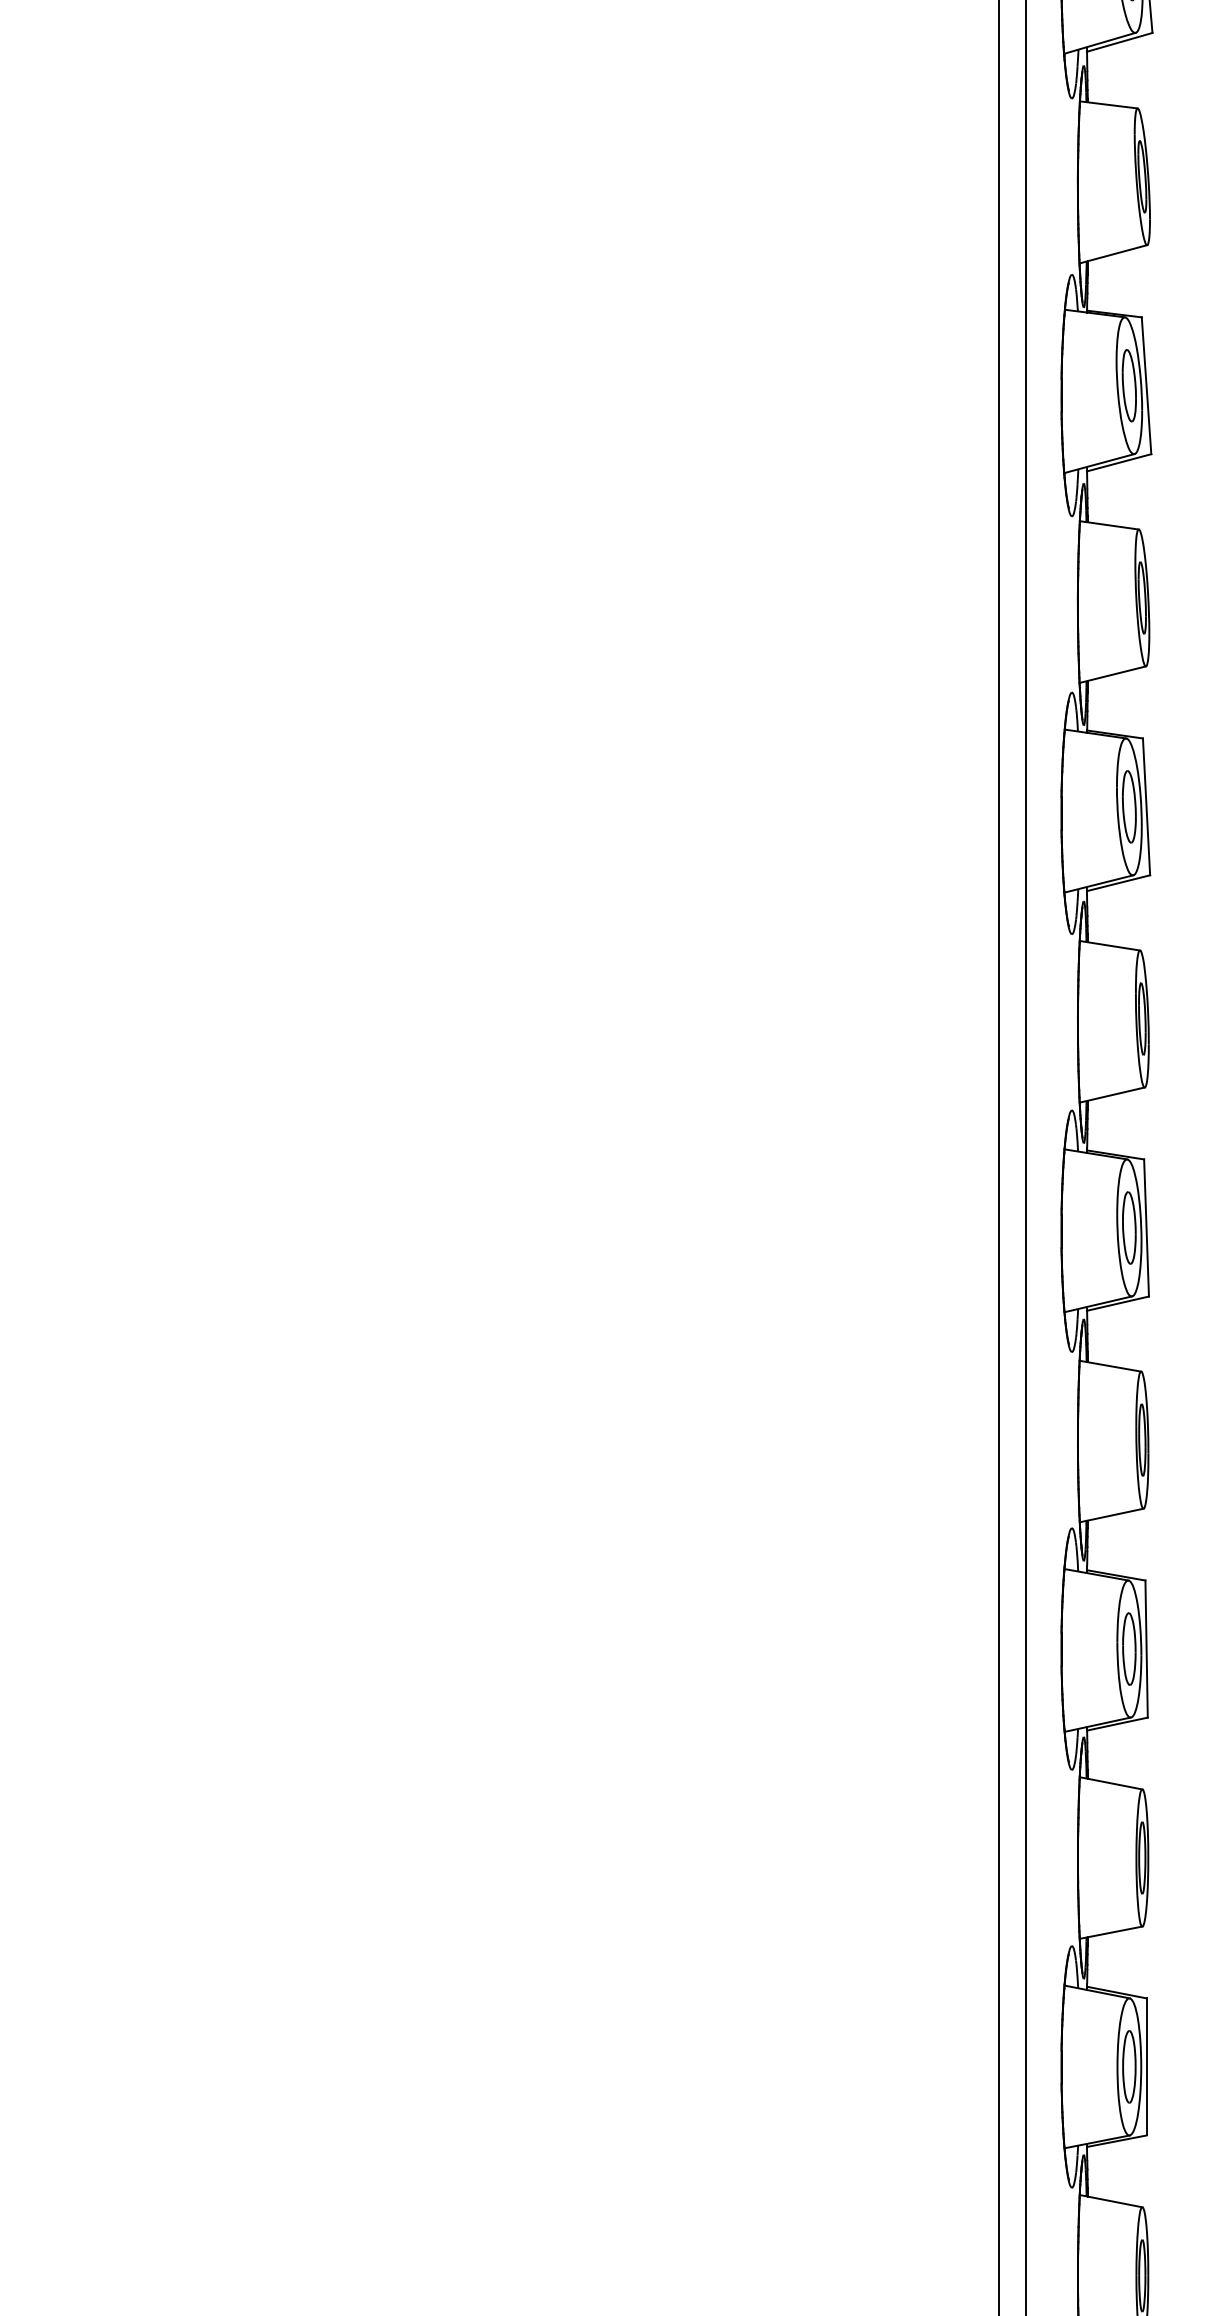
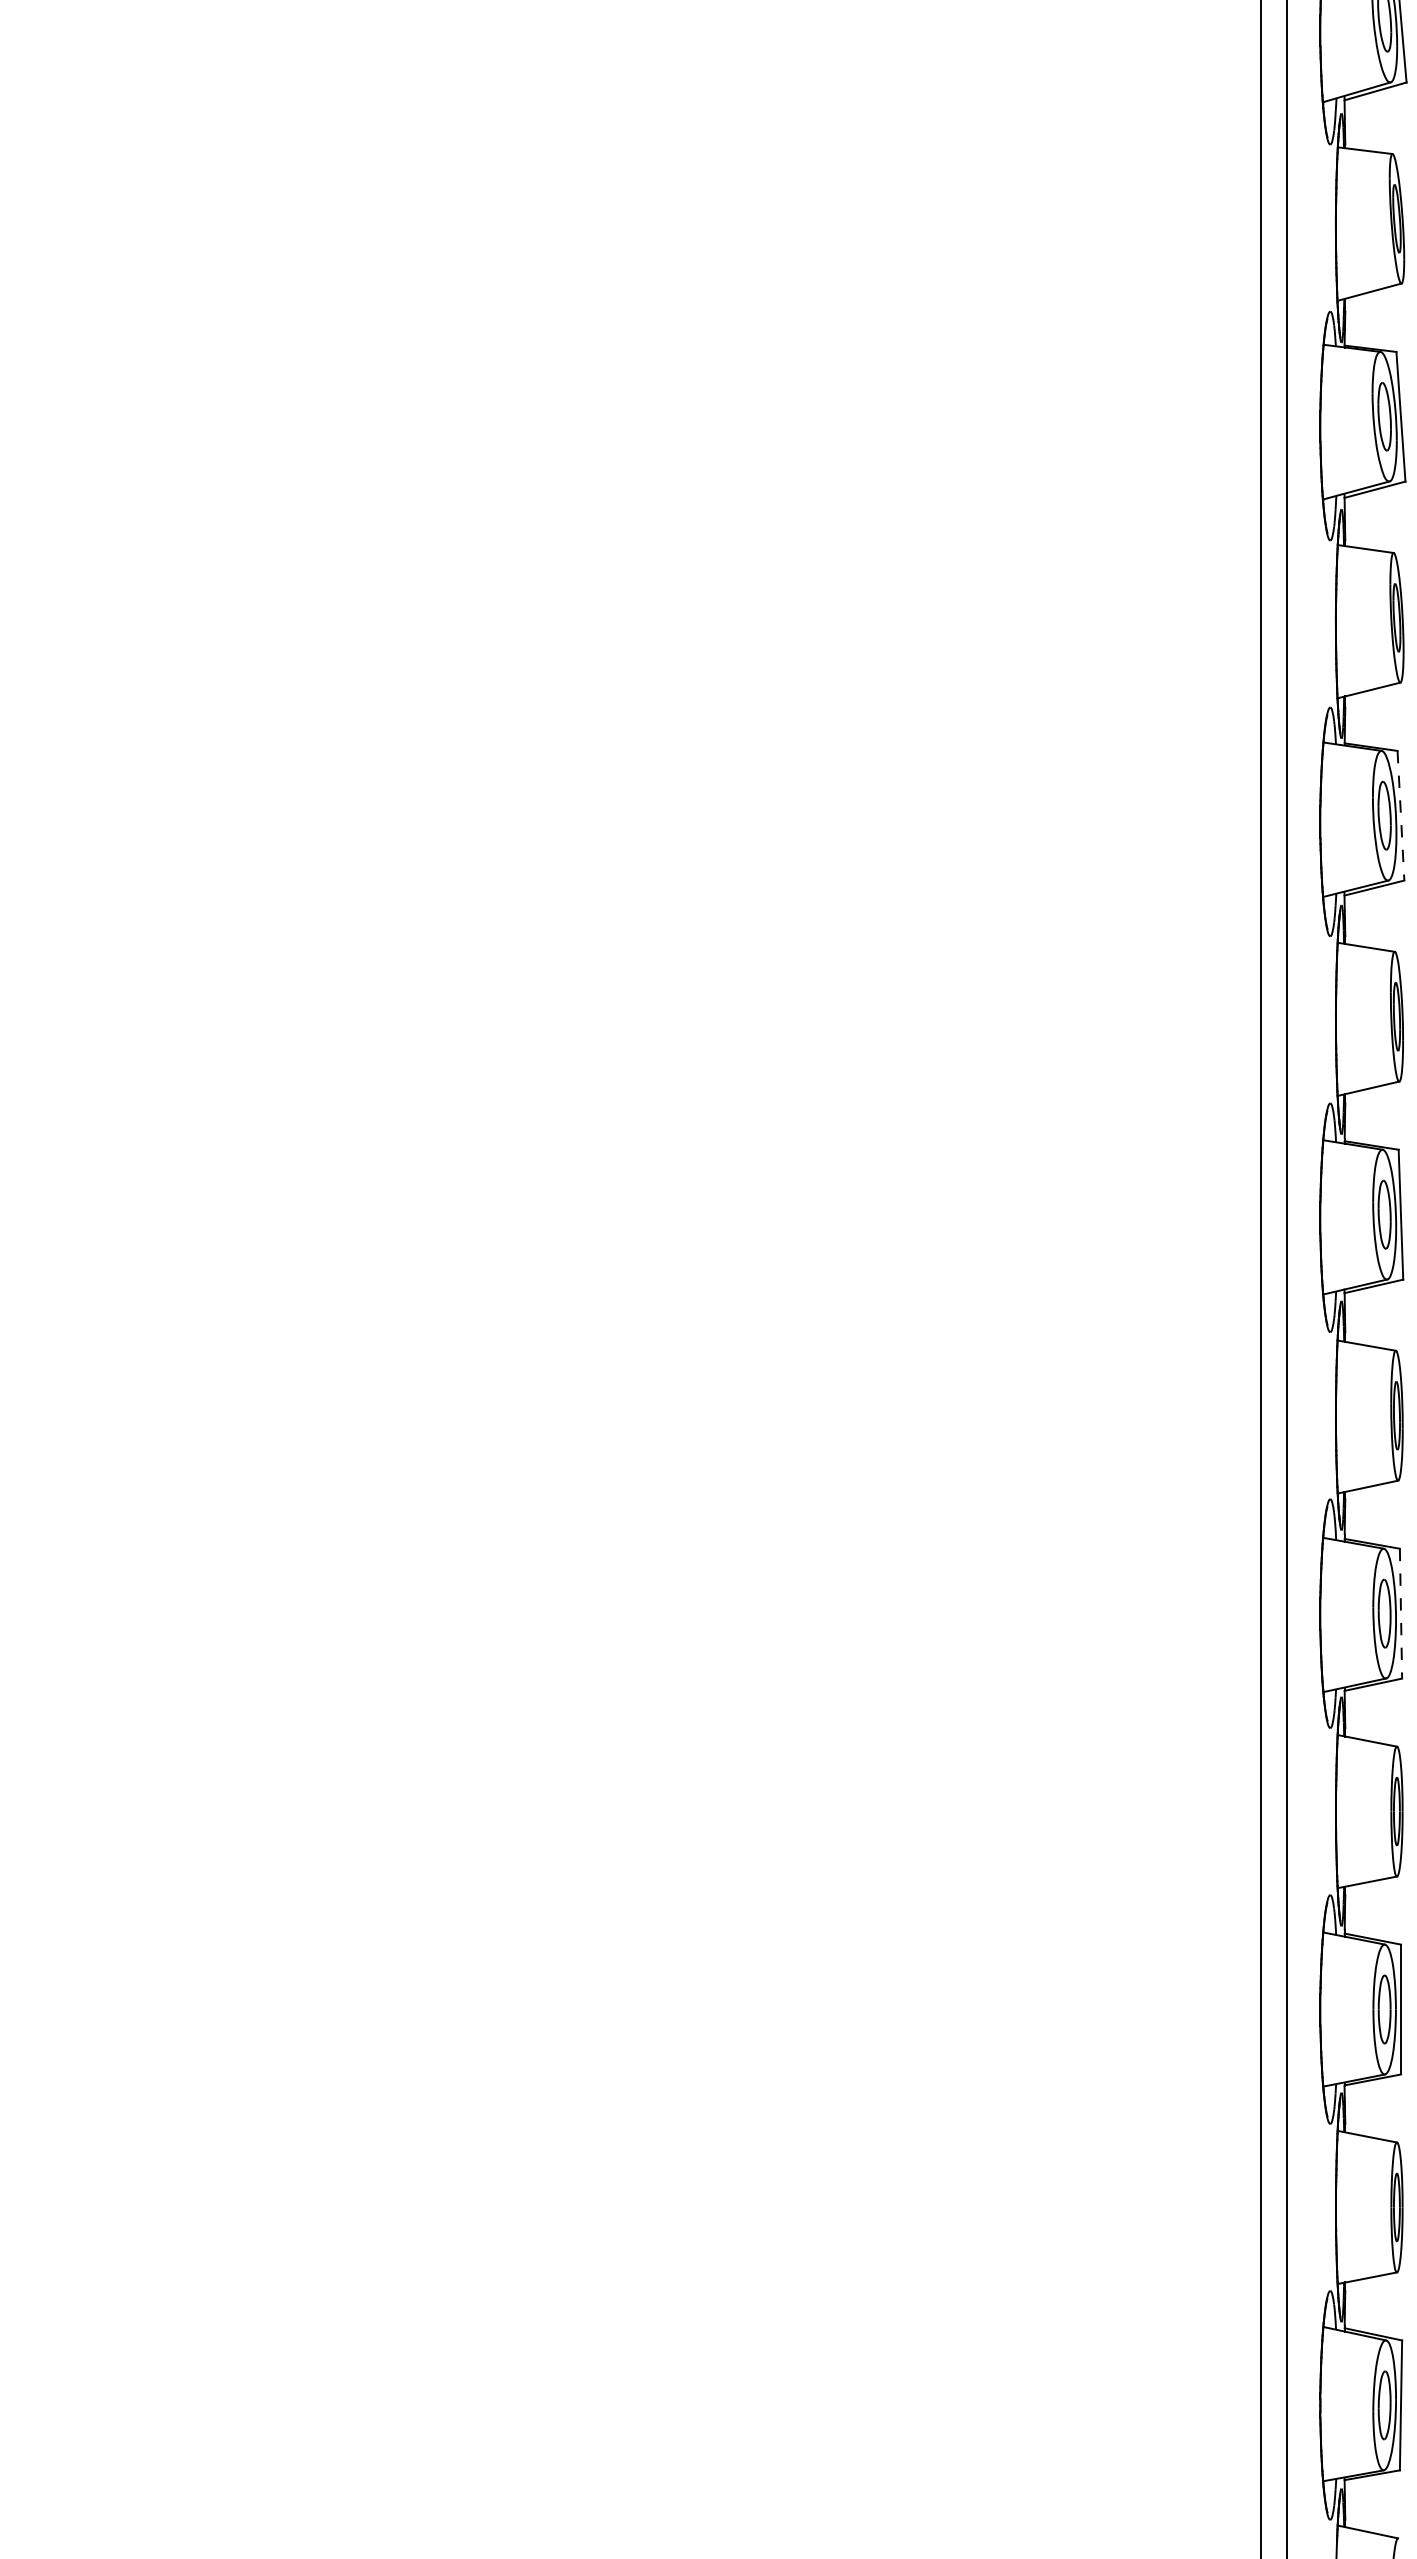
line: (1146, 806) -> (1400, 815), solid -> dashed
line: (1147, 1648) -> (1401, 1613), solid -> dashed

